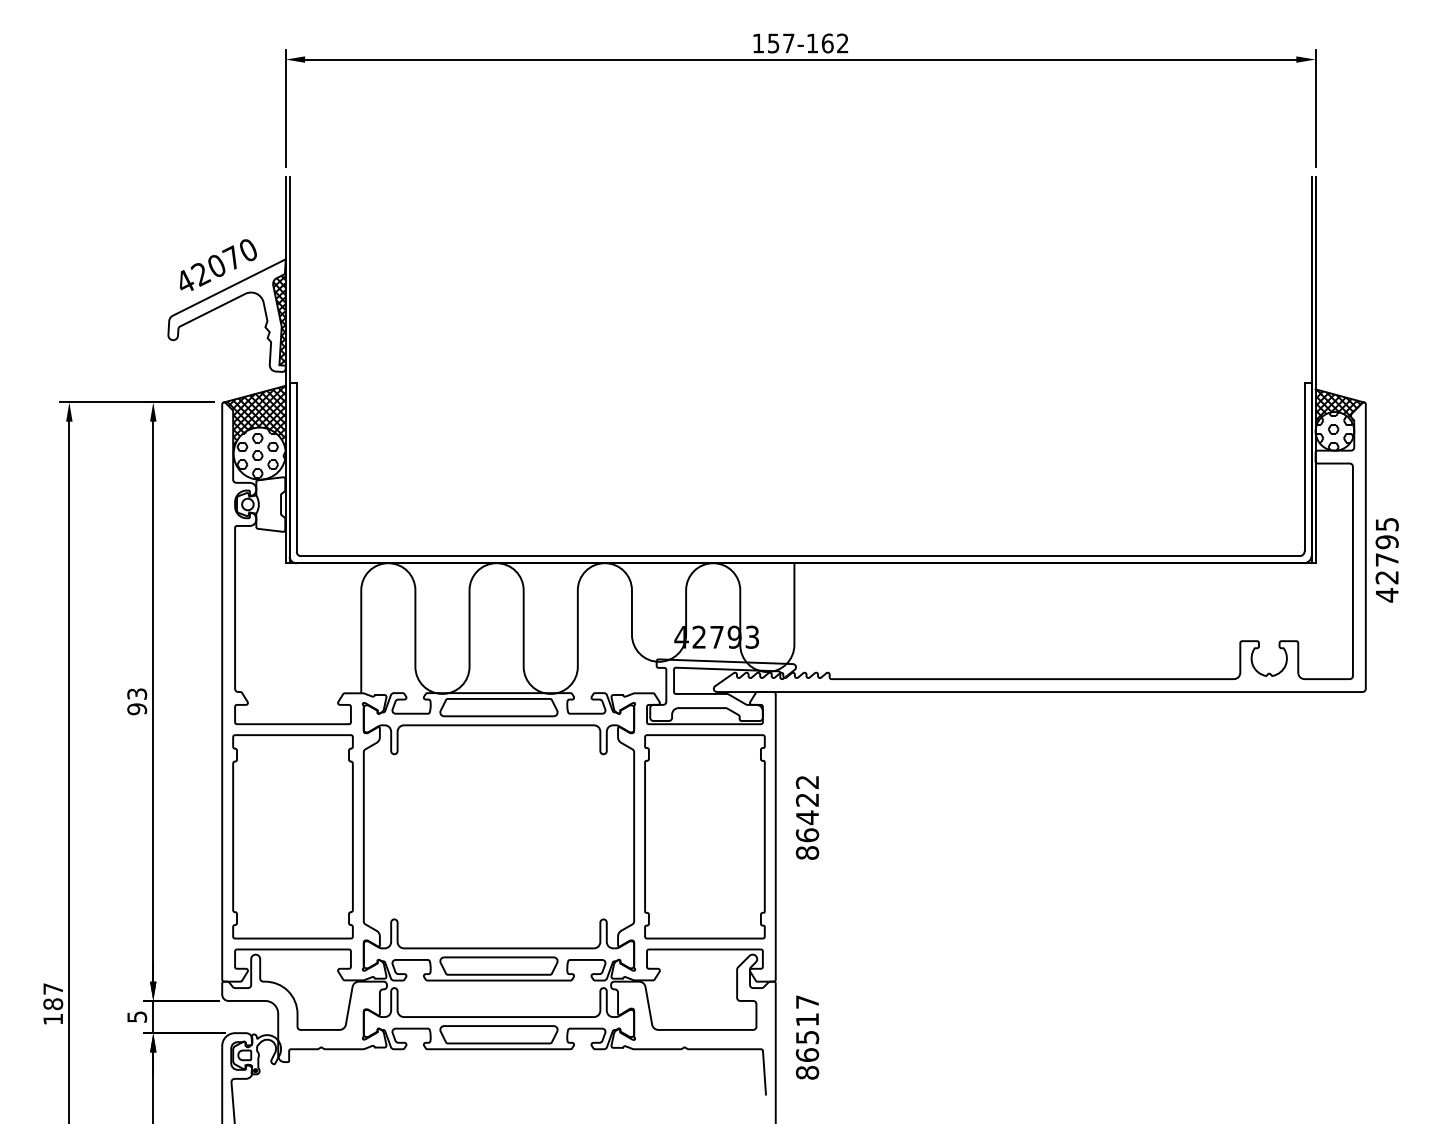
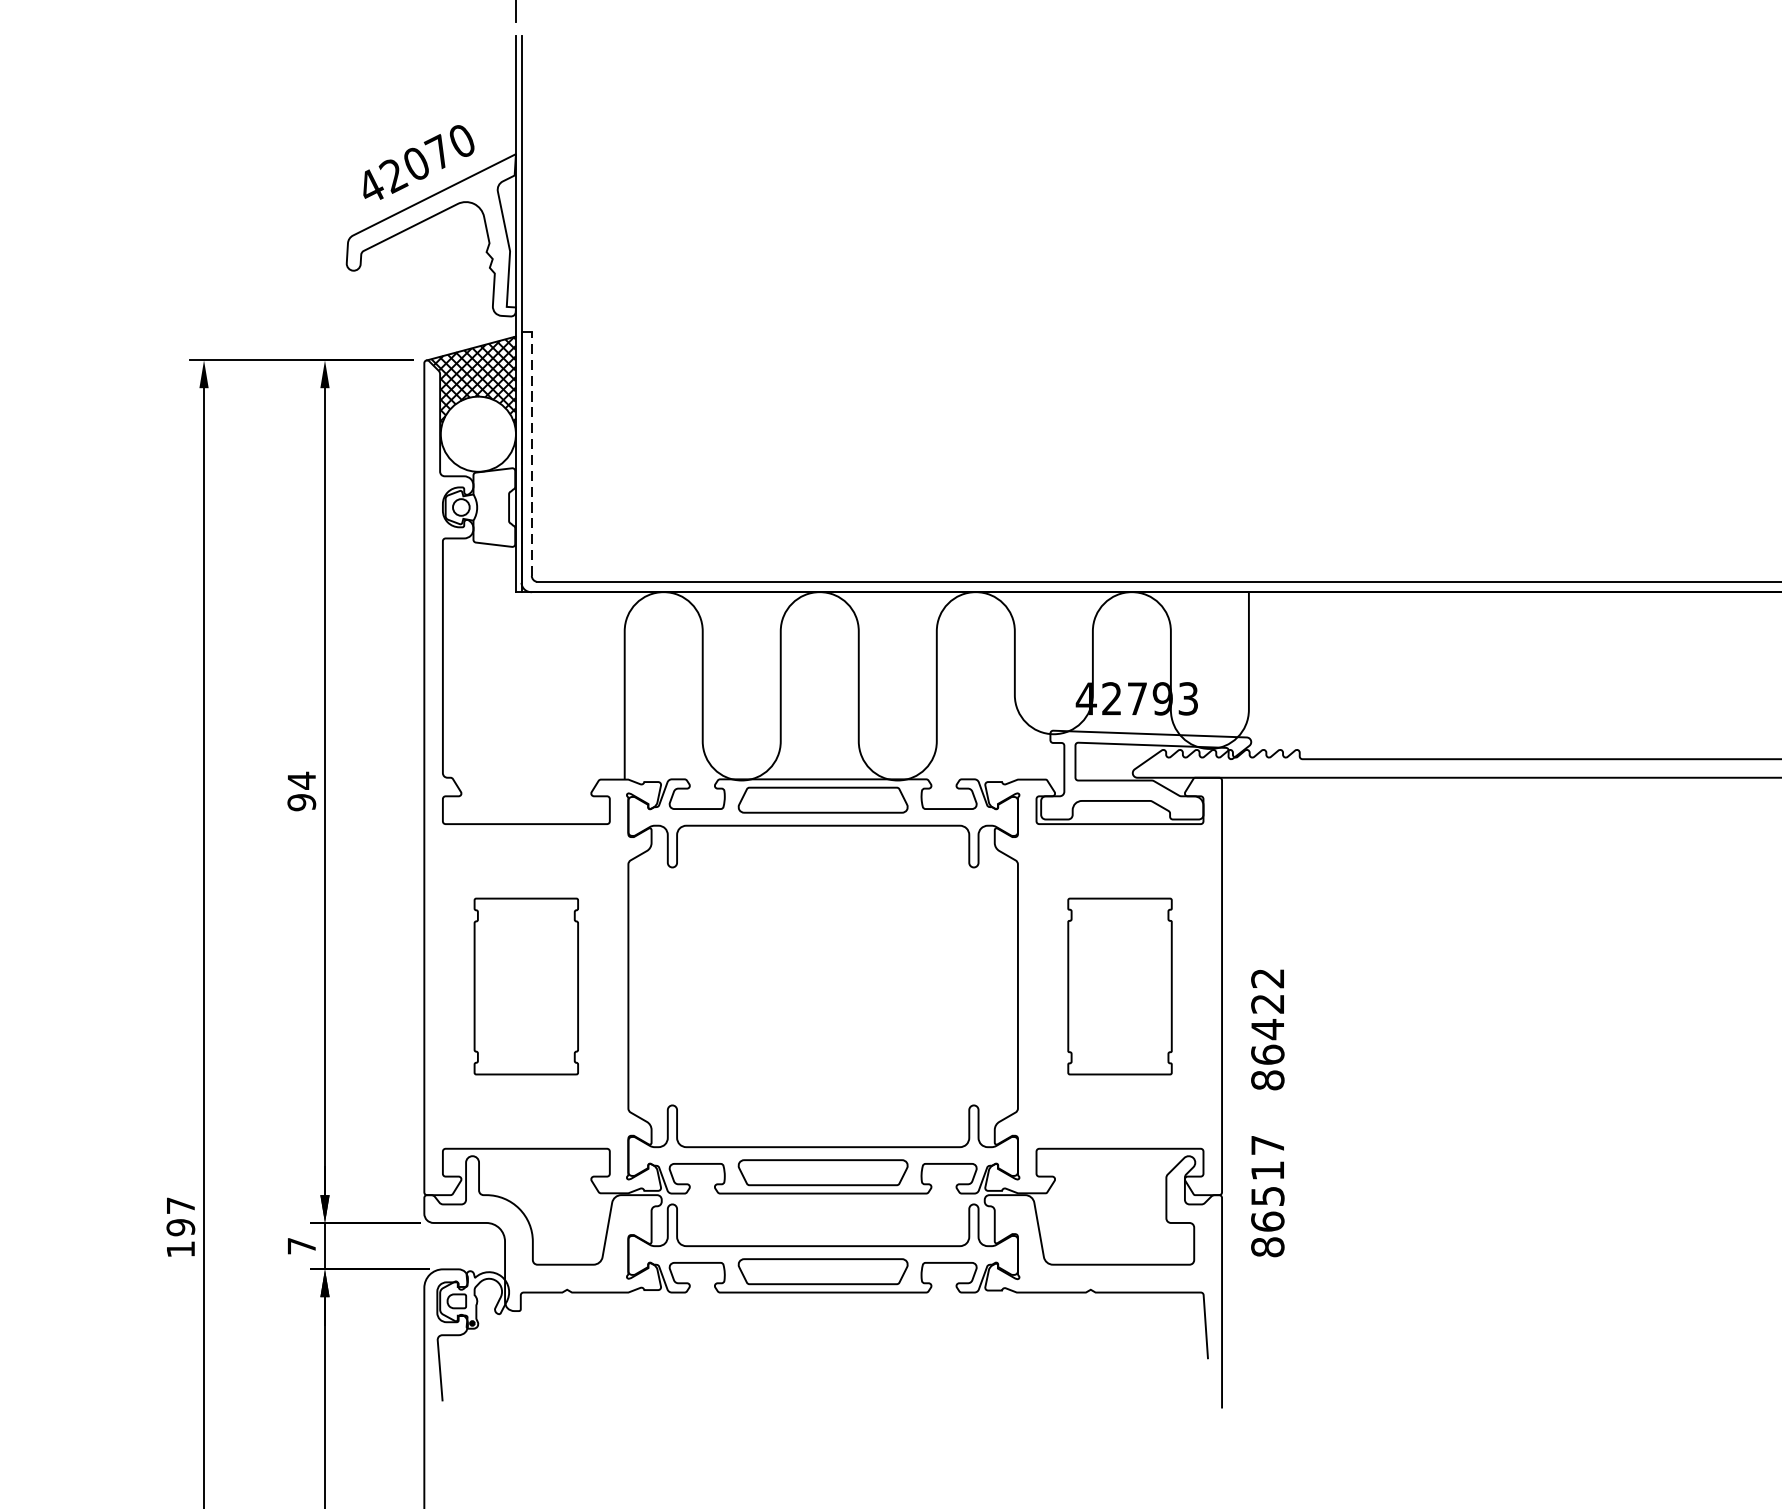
hatch: (279, 313) -> (506, 232), removed
hatch: (261, 452) -> (480, 432), removed
line: (296, 466) -> (531, 452), solid -> dashed
text: (137, 693) -> (302, 779), 93 -> 94
text: (807, 817) -> (1267, 1029), moved
part: (292, 836) -> (525, 985), size x0.6
part: (704, 836) -> (1119, 985), size x0.6
text: (53, 1004) -> (181, 1228), 187 -> 197
text: (137, 1016) -> (302, 1245), 5 -> 7
text: (807, 1037) -> (1267, 1196), moved

